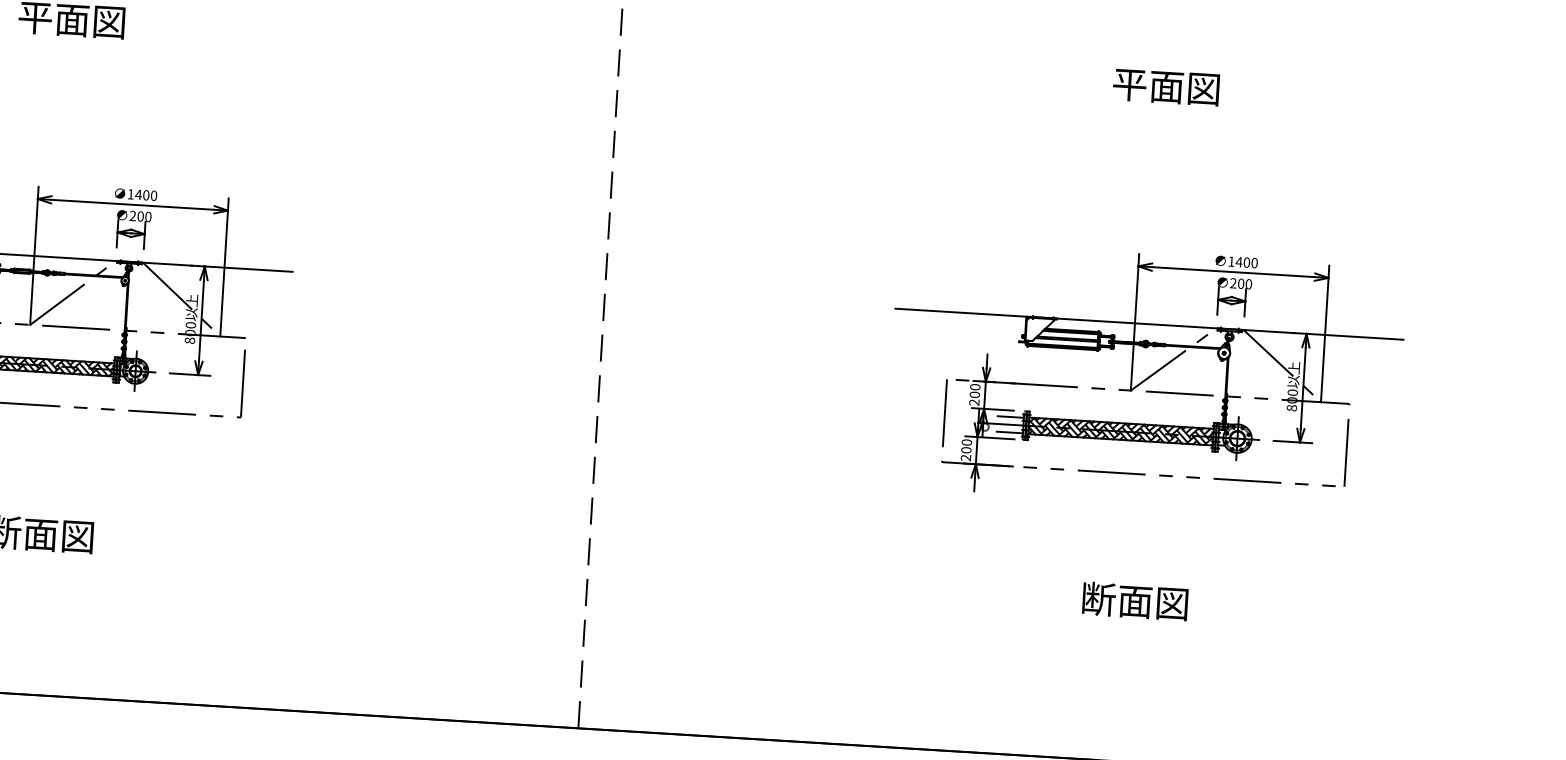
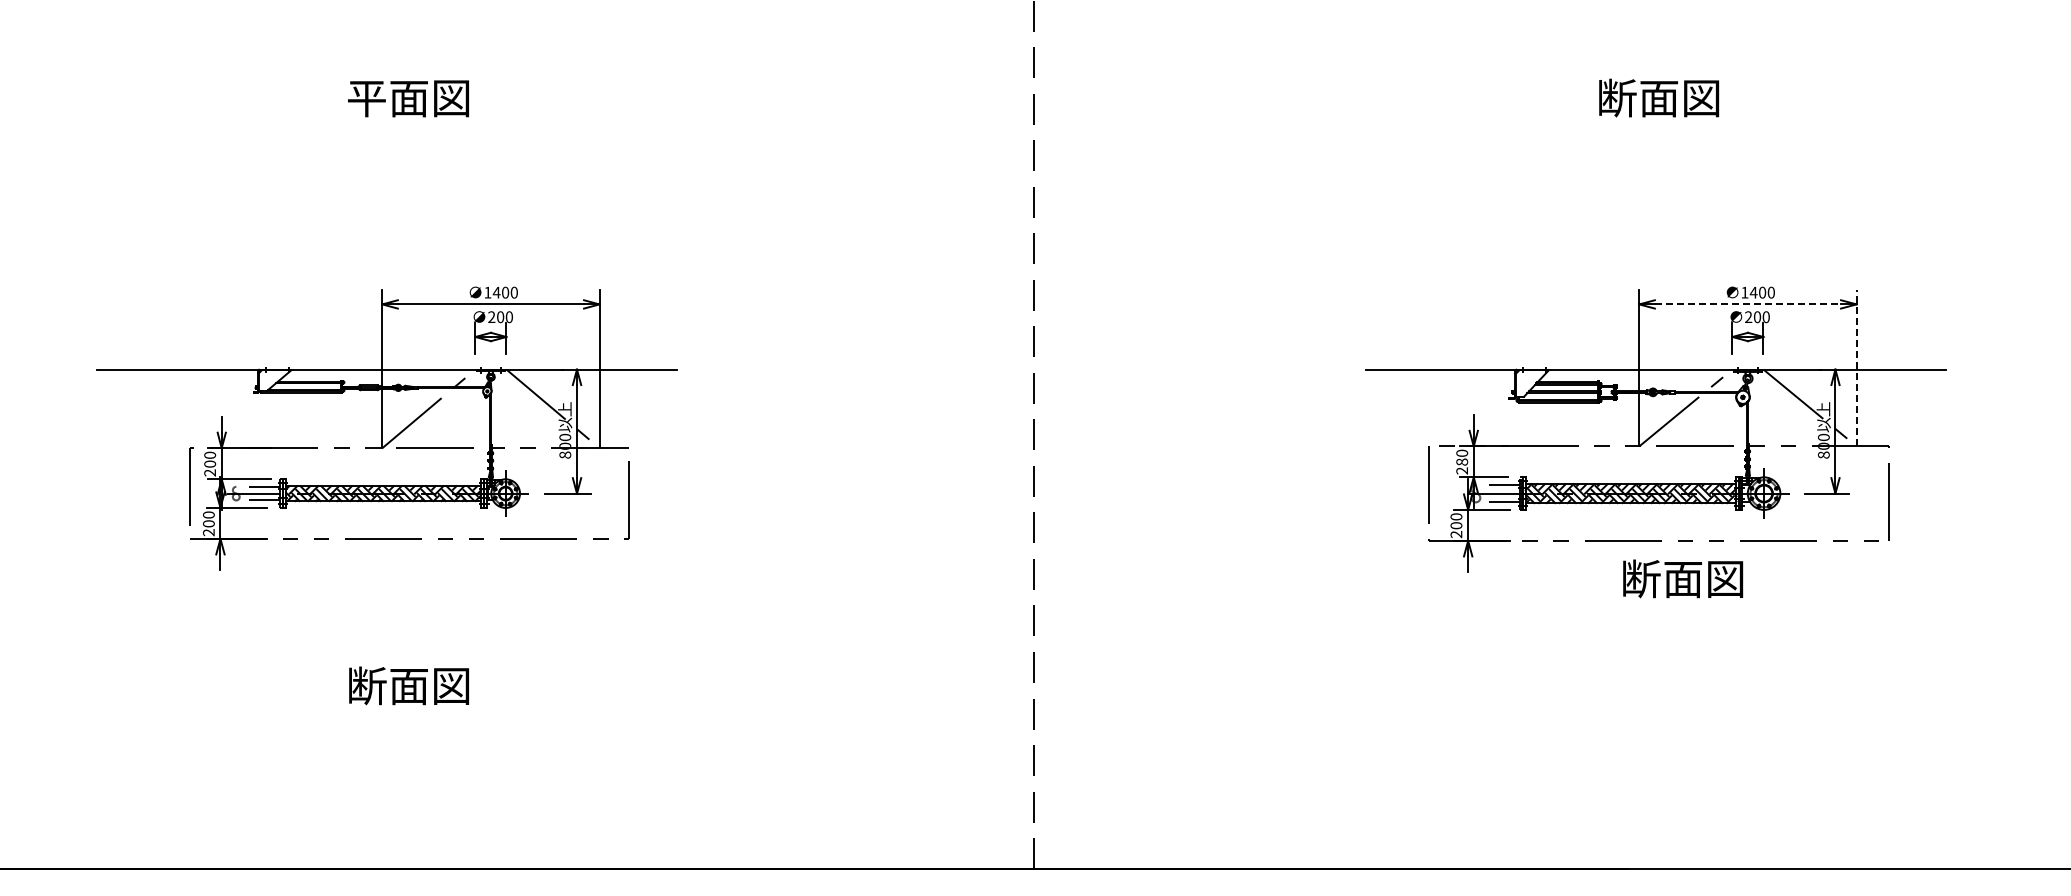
text: (1130, 83) -> (1617, 97), 平面図 -> 断面図
line: (1233, 272) -> (1748, 304), solid -> dashed
line: (1325, 334) -> (1856, 368), solid -> dashed
text: (974, 394) -> (1461, 461), 200 -> 280
text: (1135, 601) -> (1683, 578), moved

